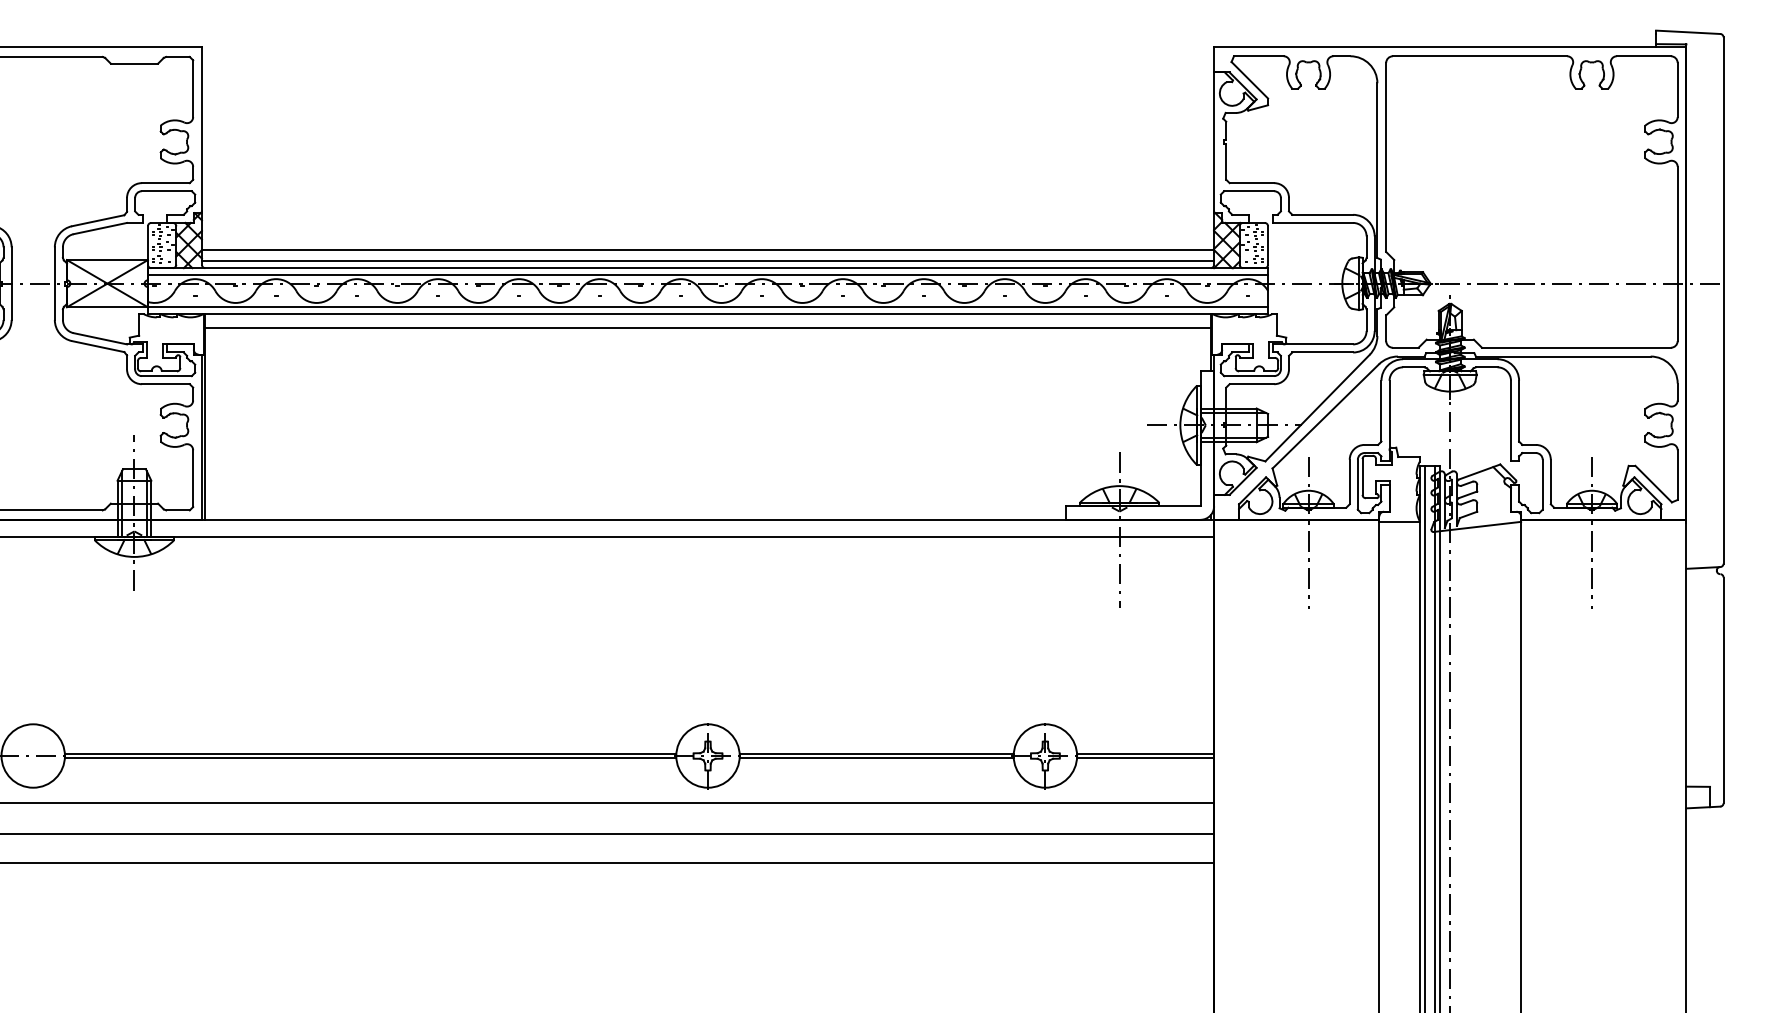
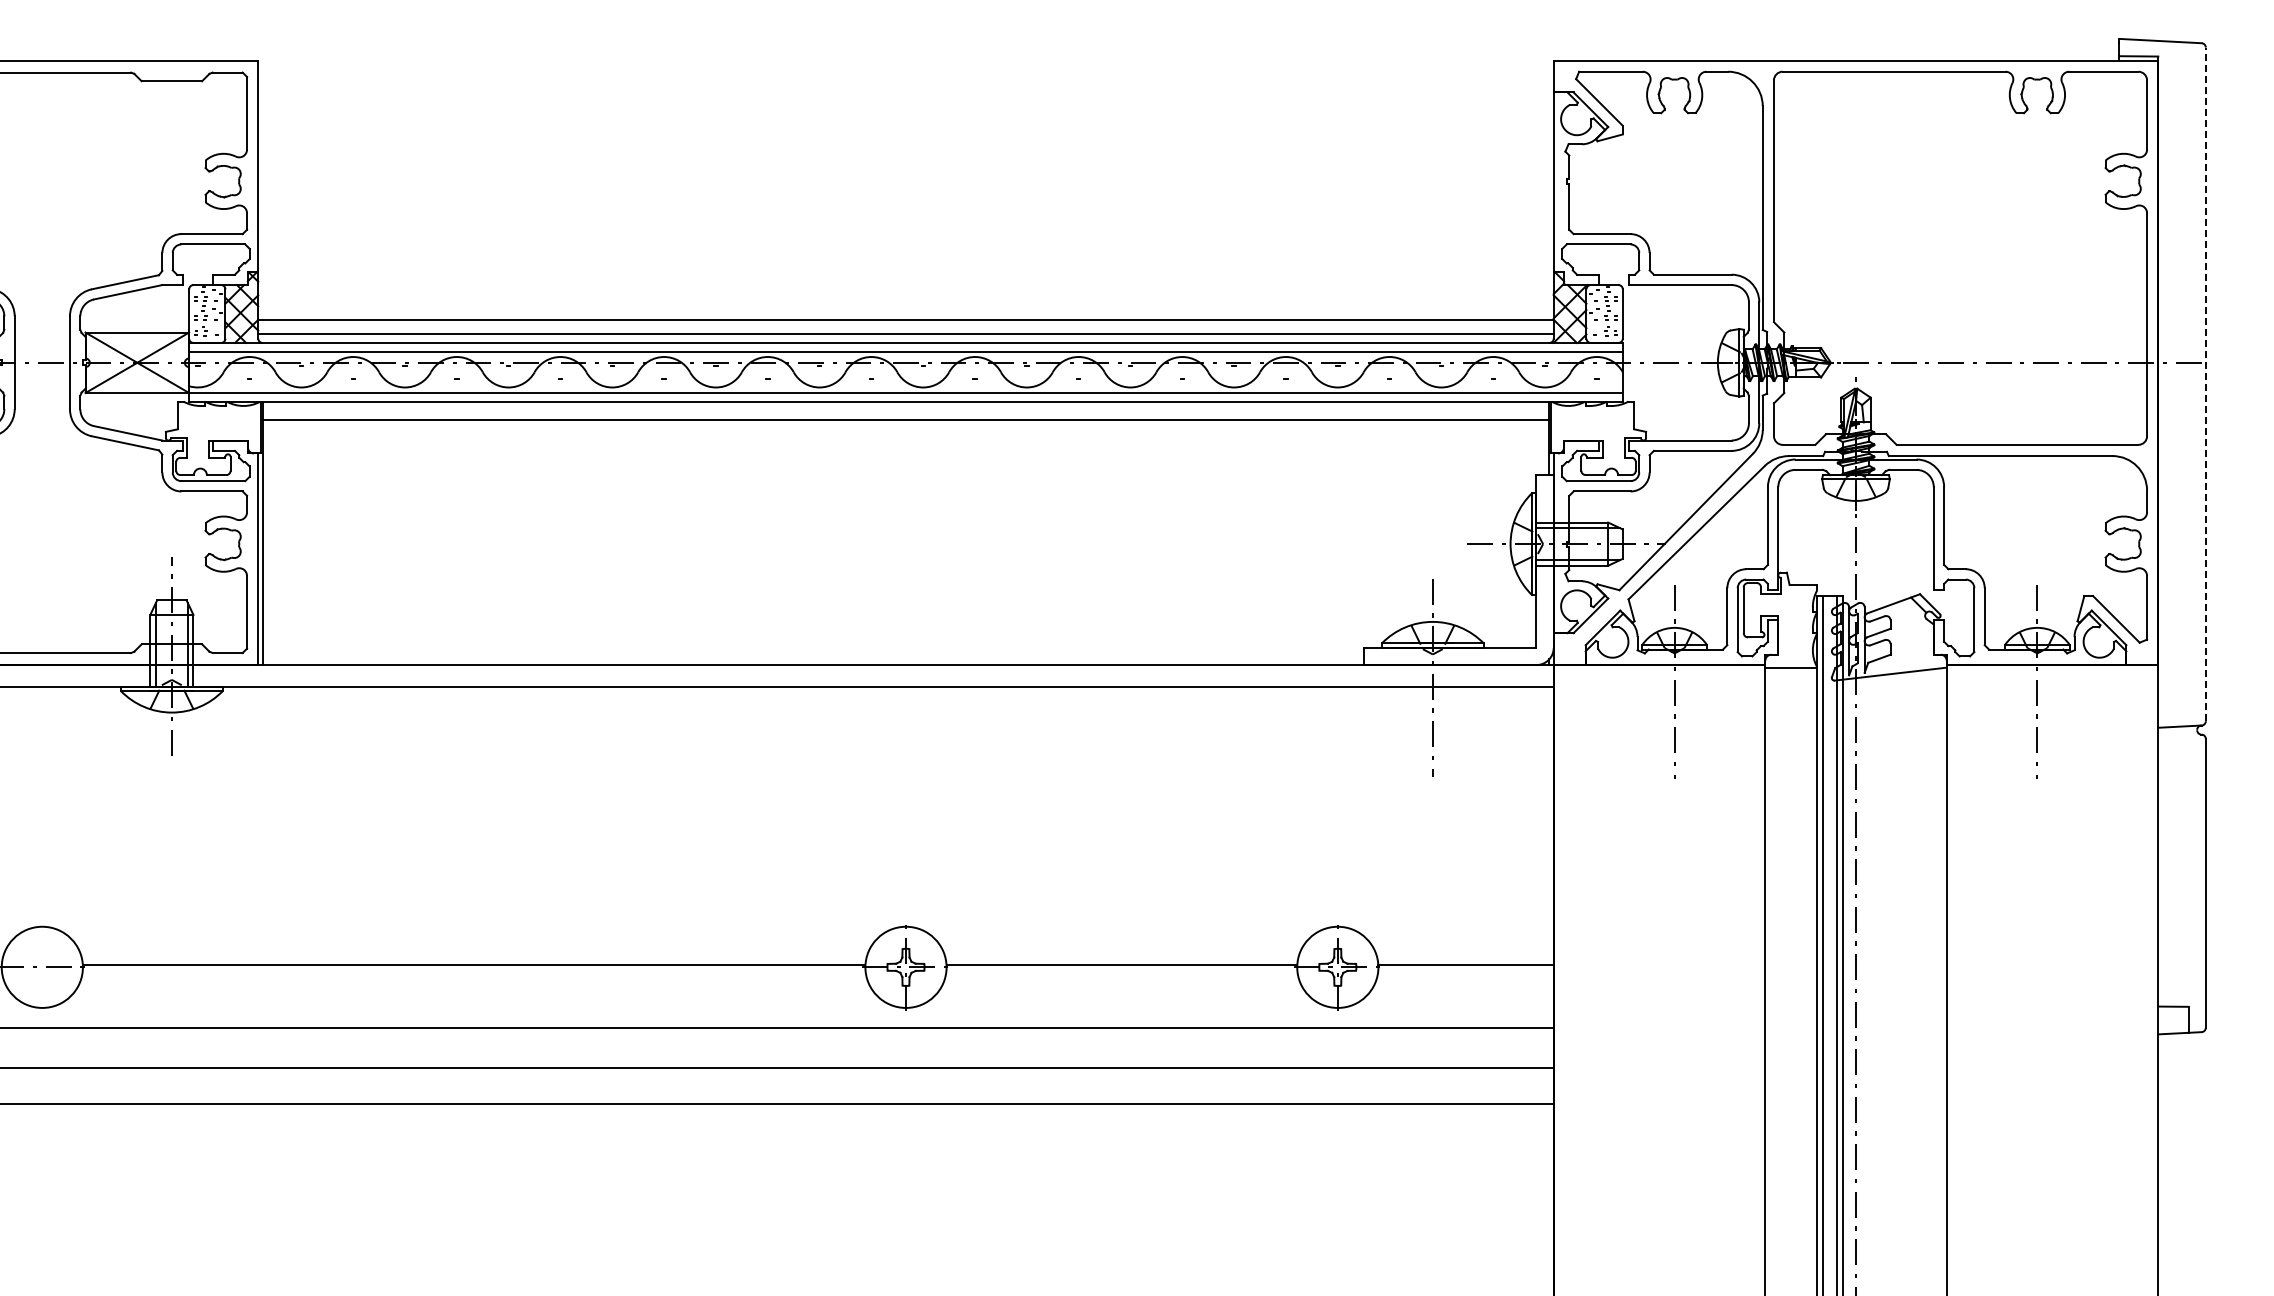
line: (1723, 300) -> (2205, 384), solid -> dashed
line: (370, 757) -> (473, 969), removed
line: (876, 757) -> (1121, 969), removed
line: (1145, 757) -> (1465, 969), removed

